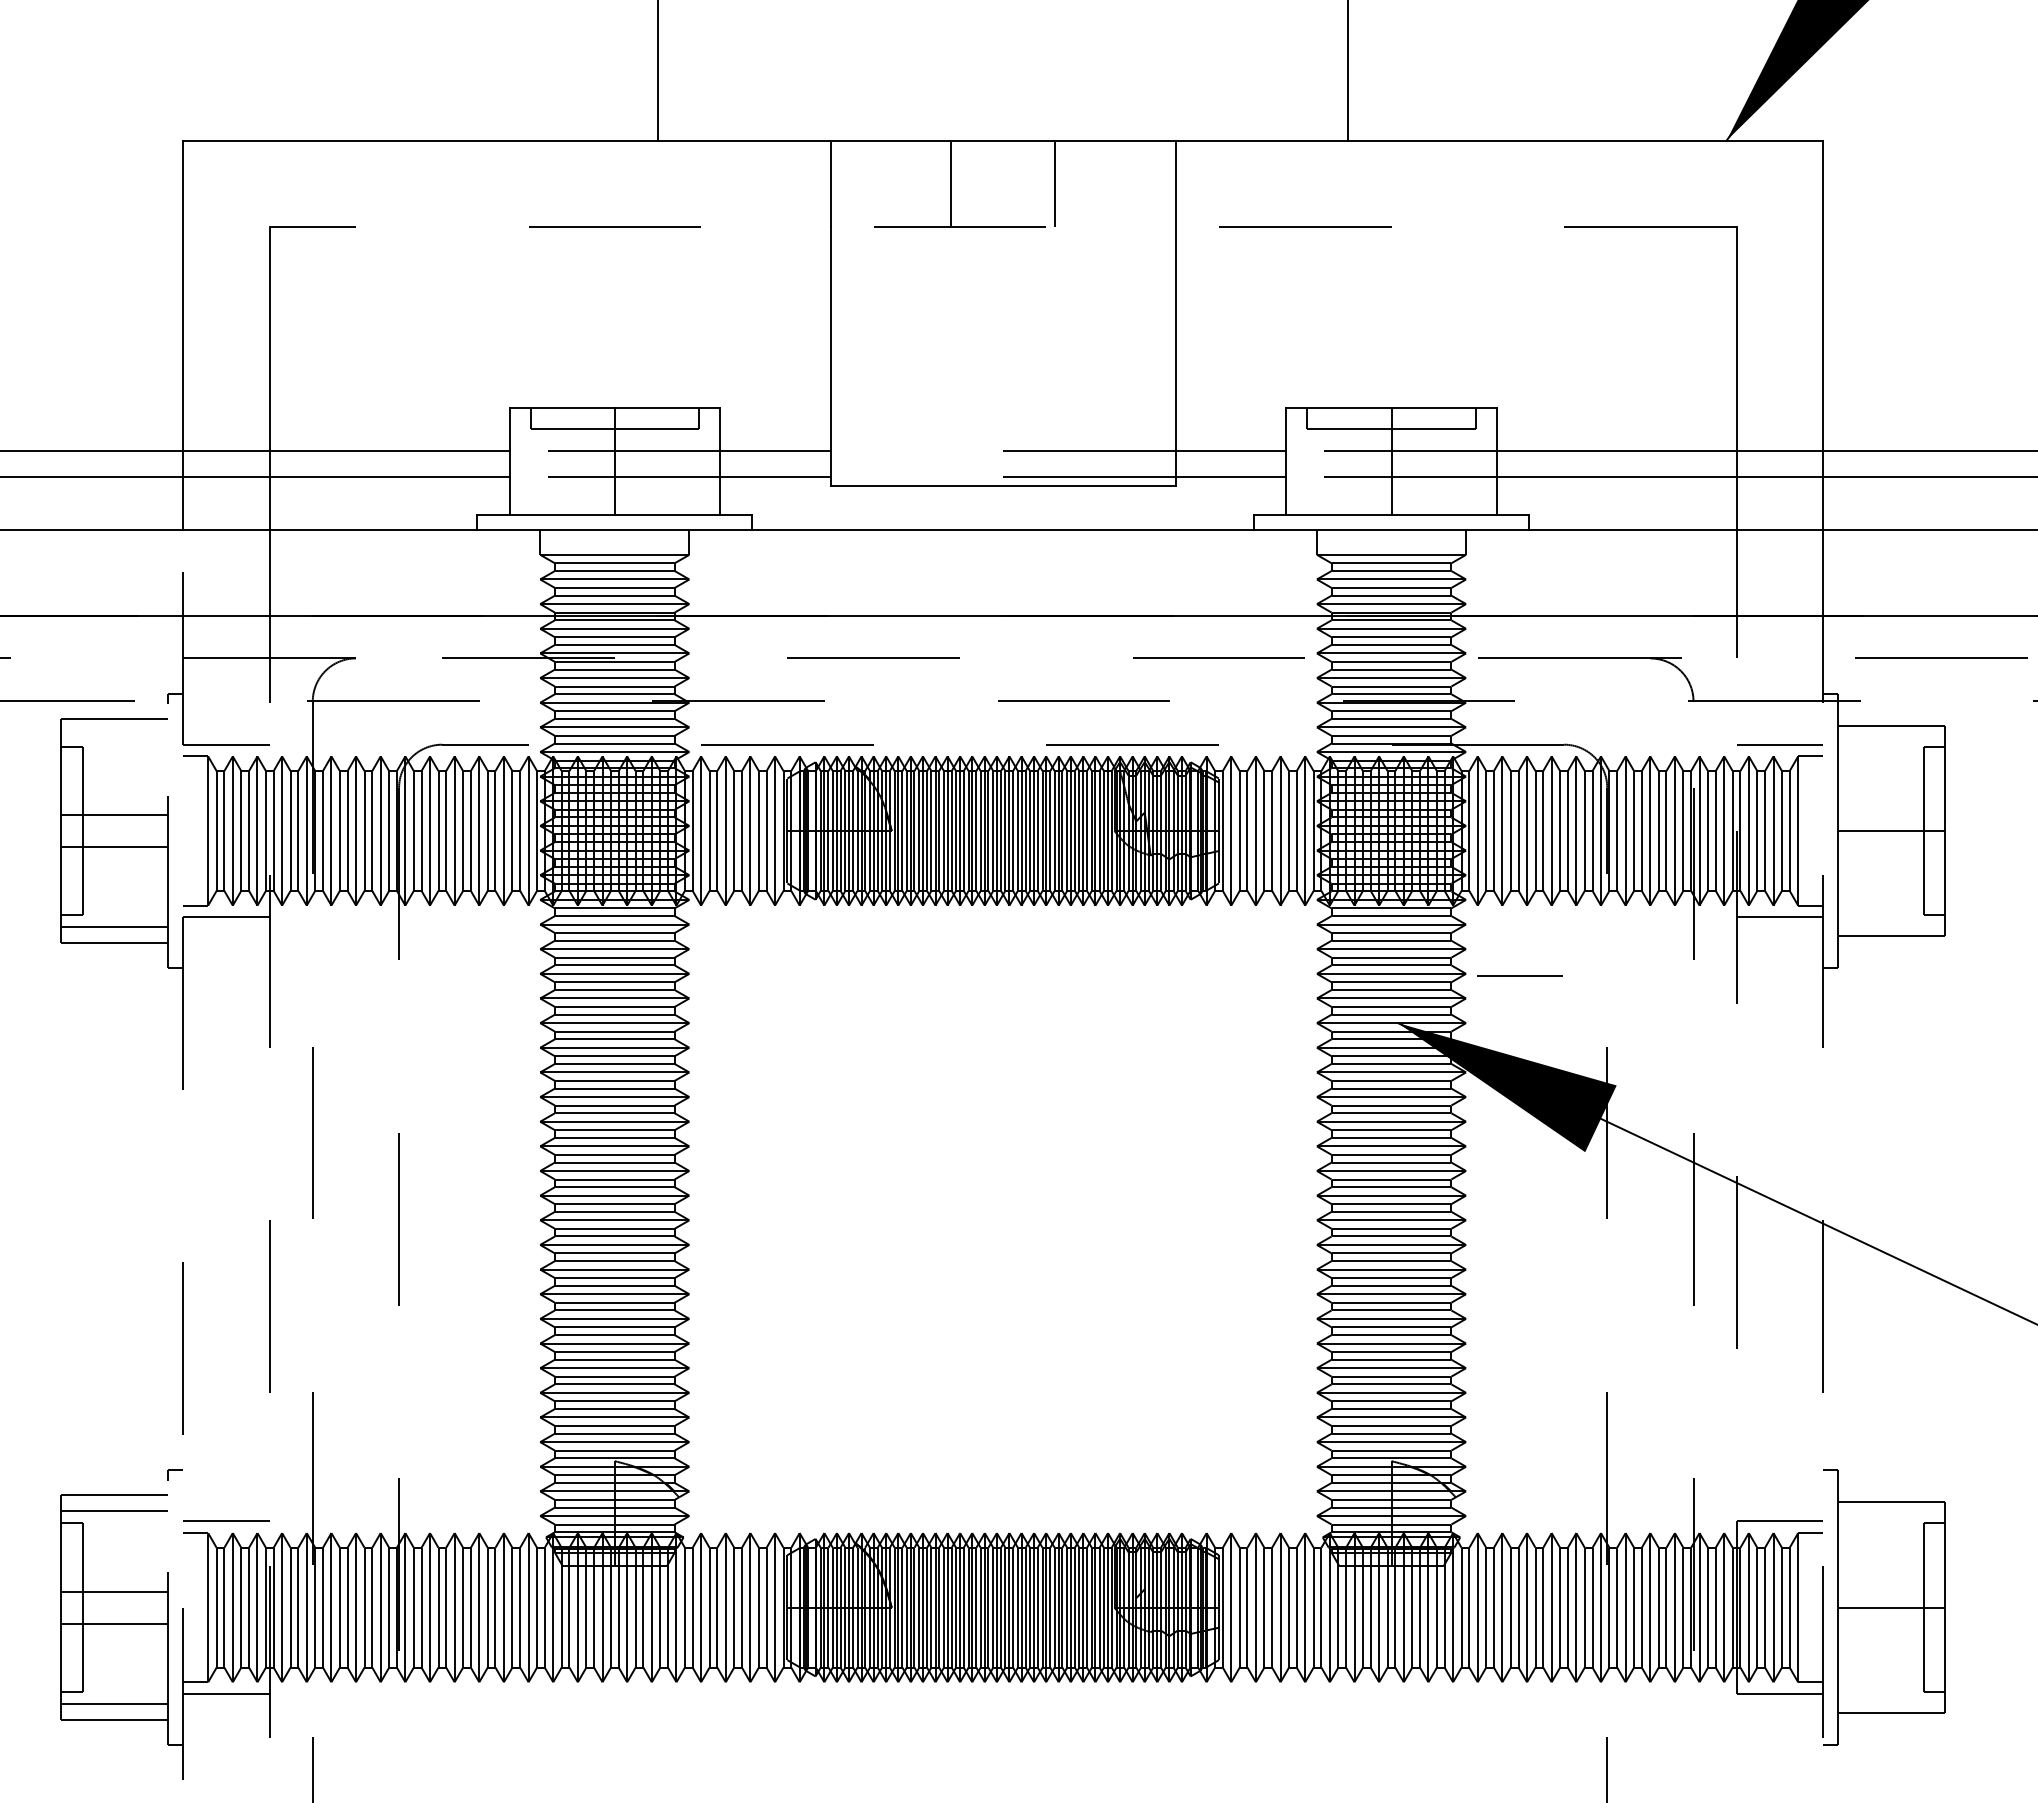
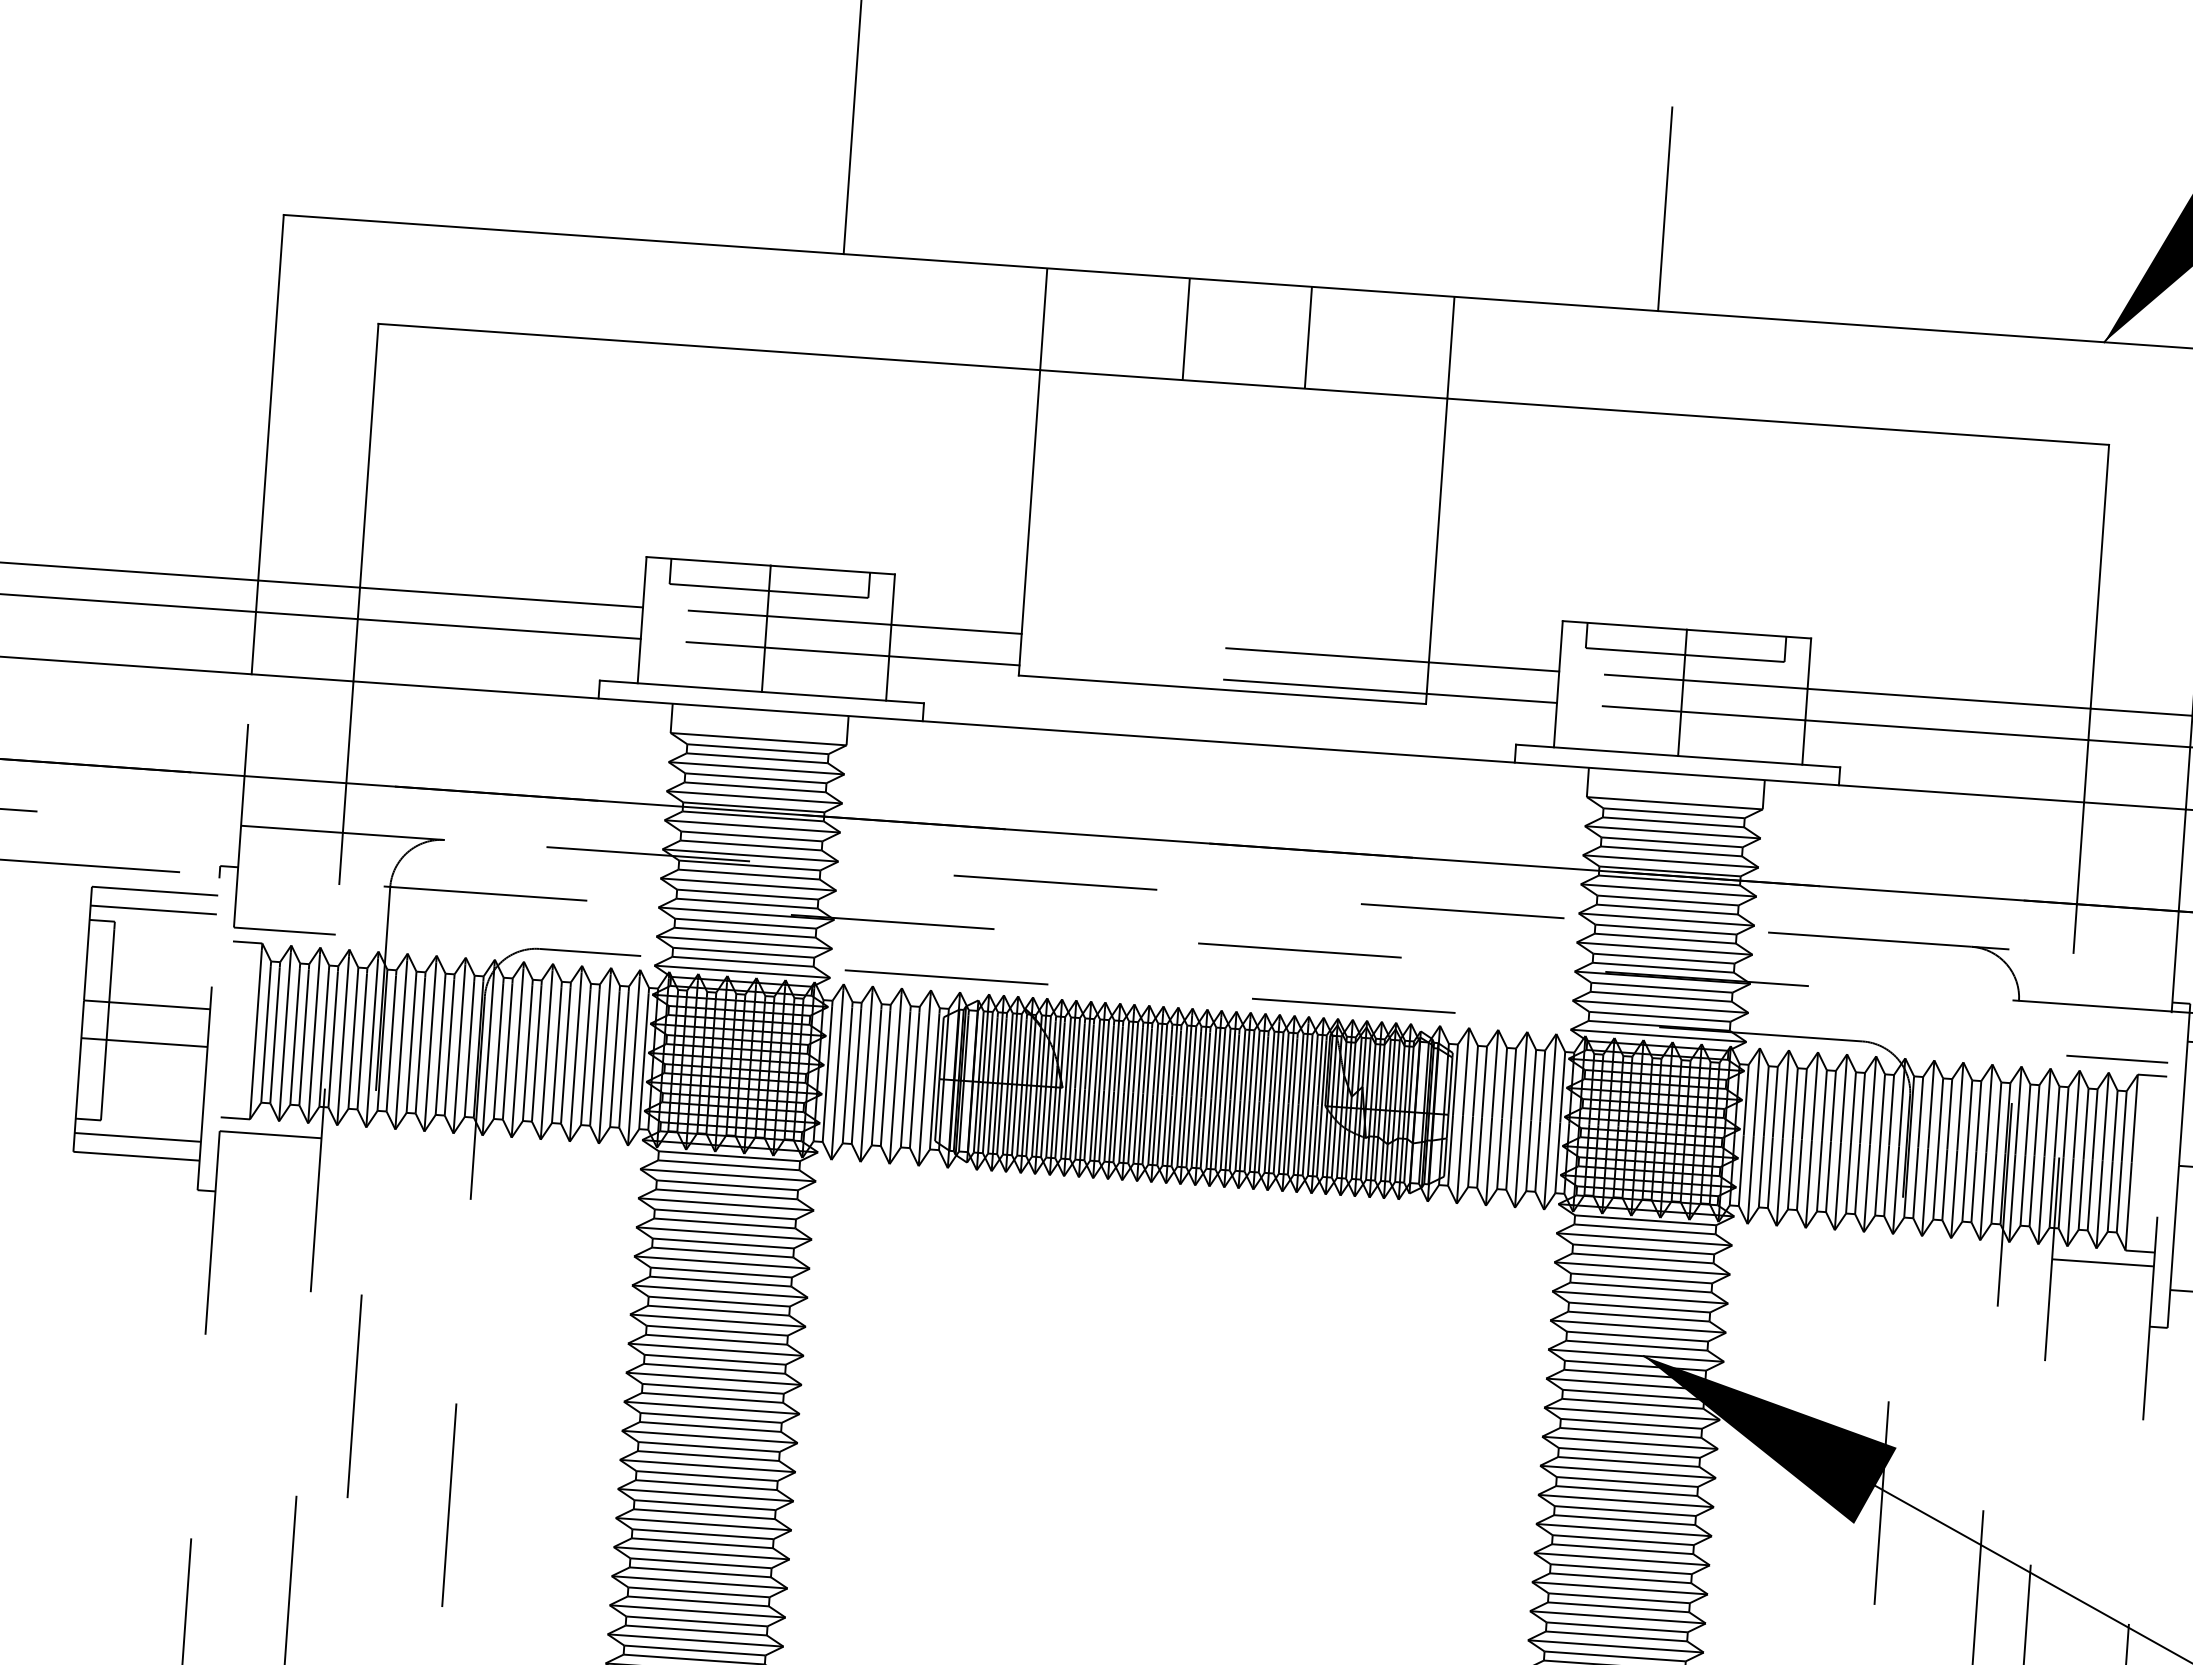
line: (1003, 226) -> (1244, 383), dashed -> solid
line: (114, 734) -> (153, 909), added
line: (1519, 975) -> (1791, 1310), removed

